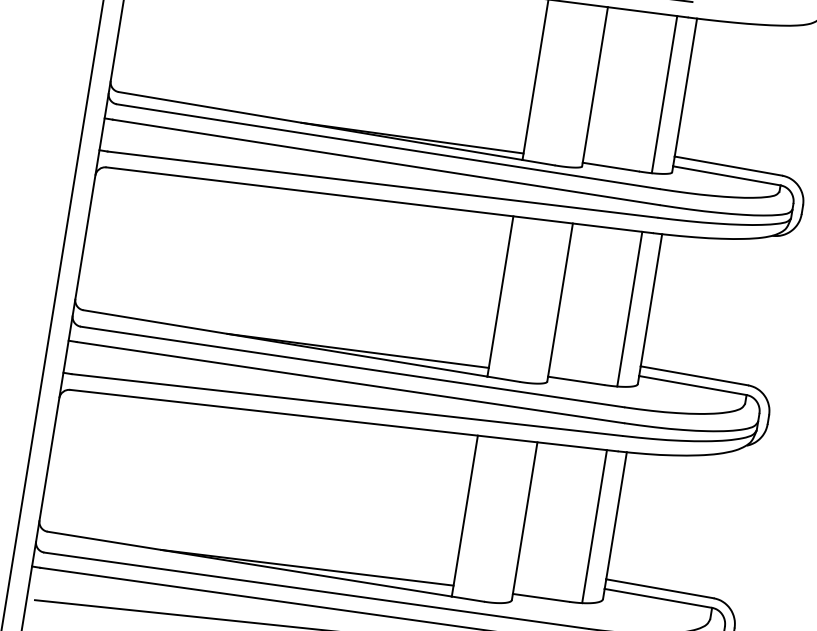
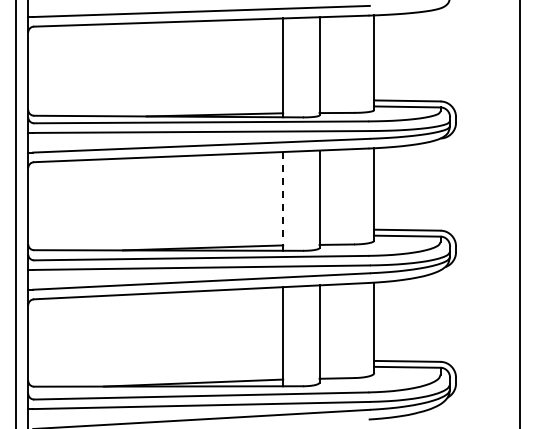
line: (665, 93) -> (362, 63), removed
line: (500, 296) -> (283, 201), solid -> dashed
line: (630, 309) -> (362, 196), removed
line: (595, 526) -> (362, 330), removed

